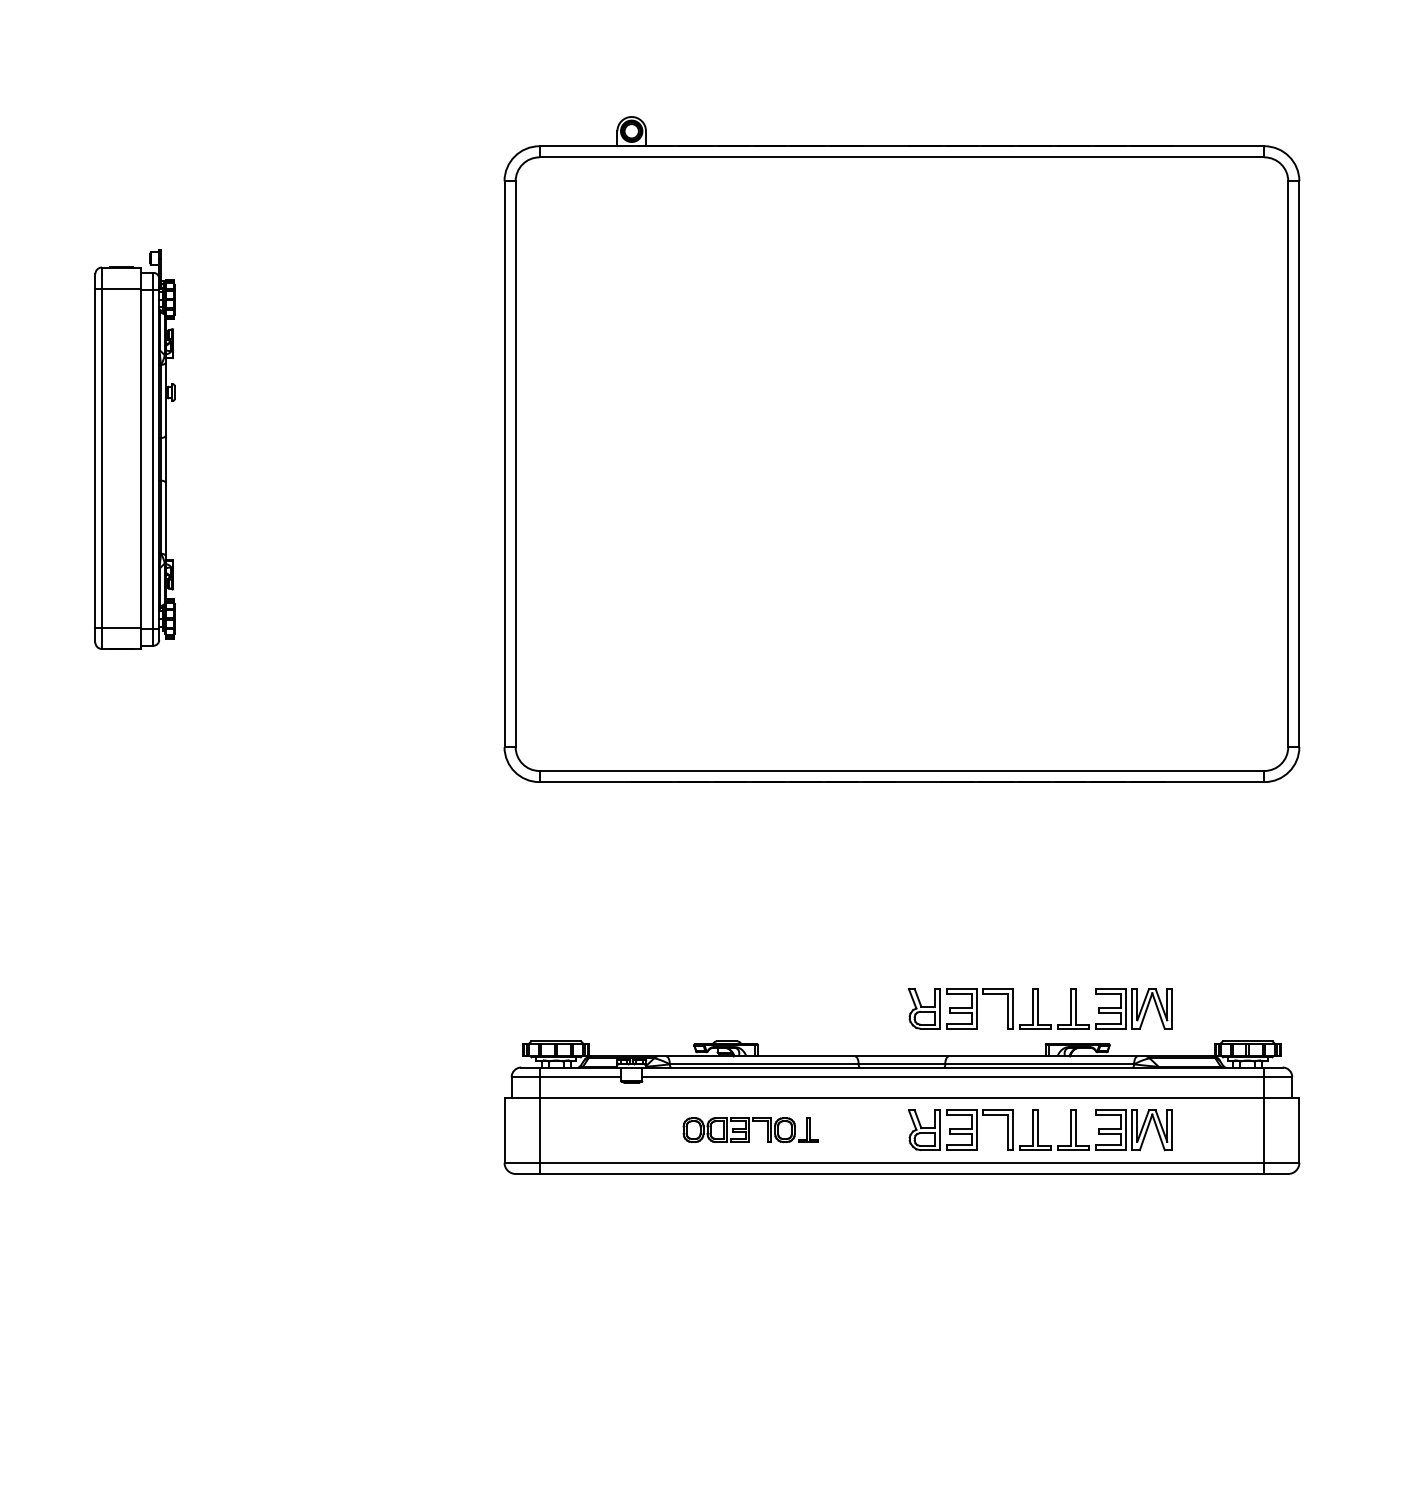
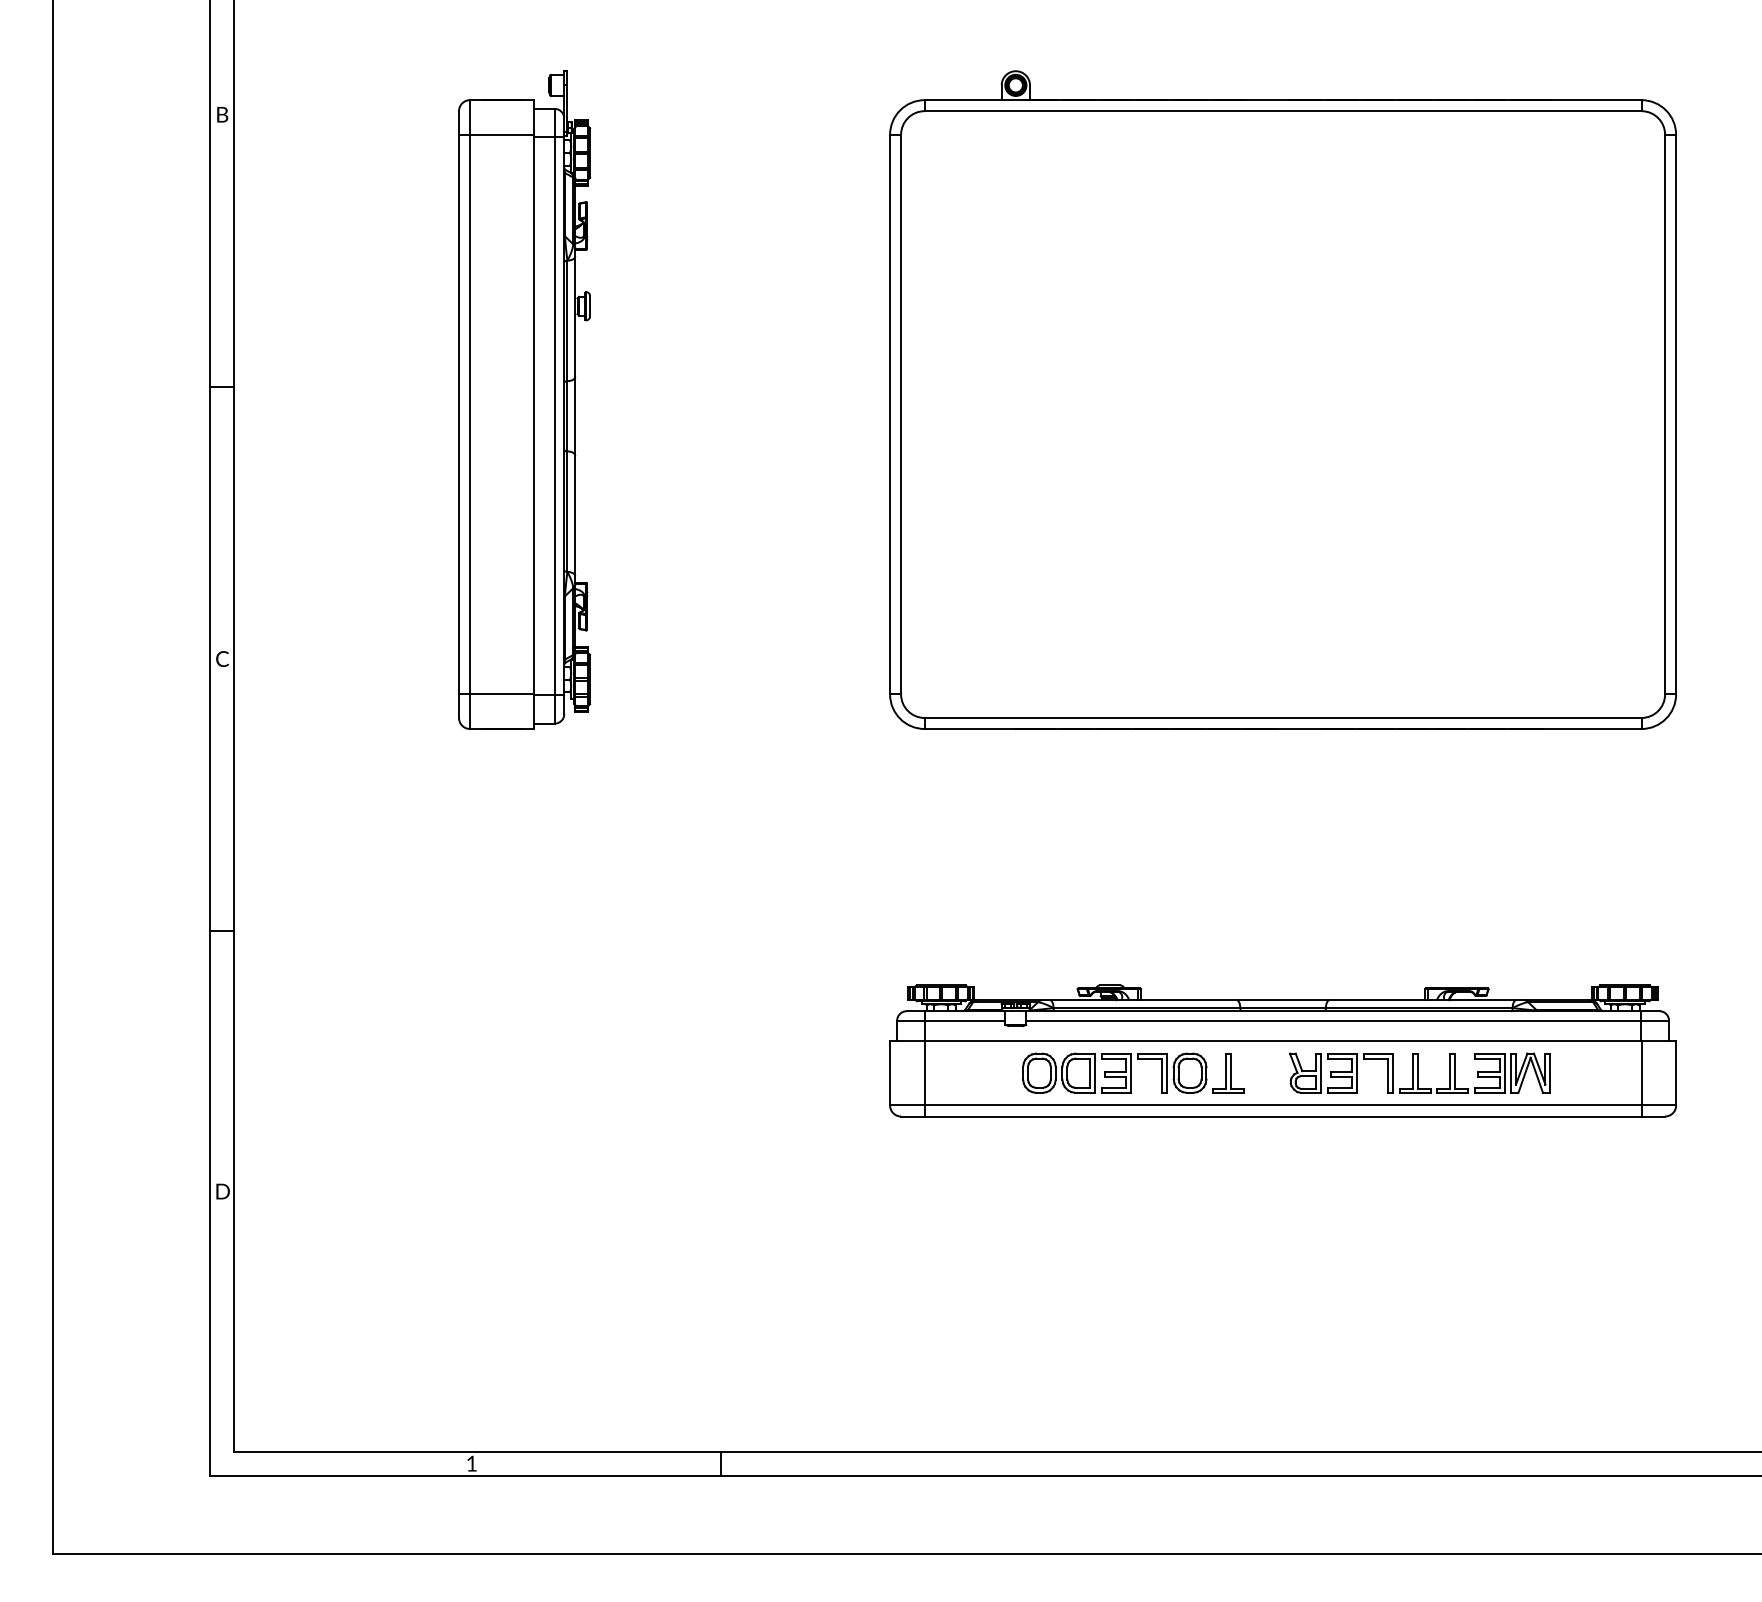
part: (134, 448) -> (524, 399), size x1.67
part: (1039, 1008) -> (1419, 952), removed
part: (750, 1129) -> (1133, 1072), size x1.67

